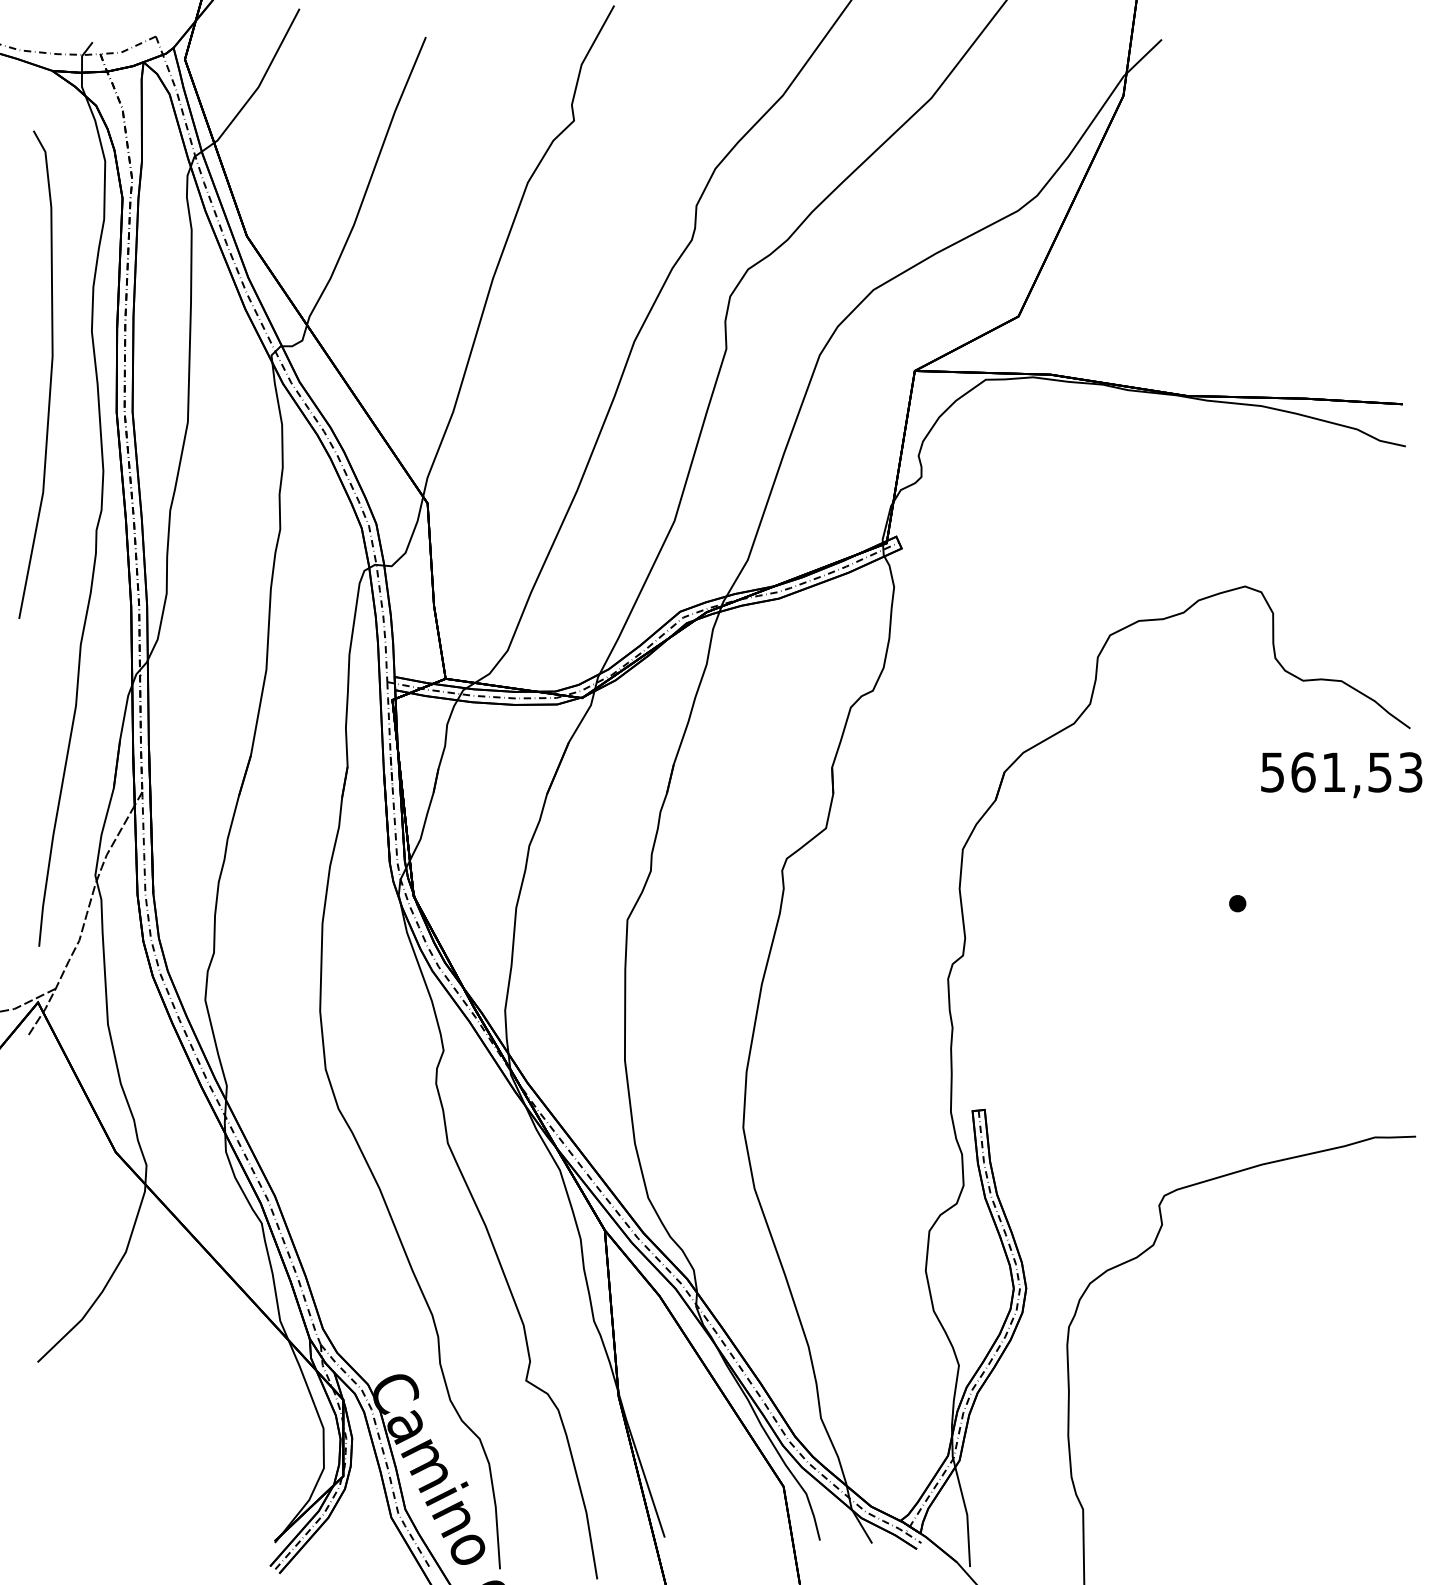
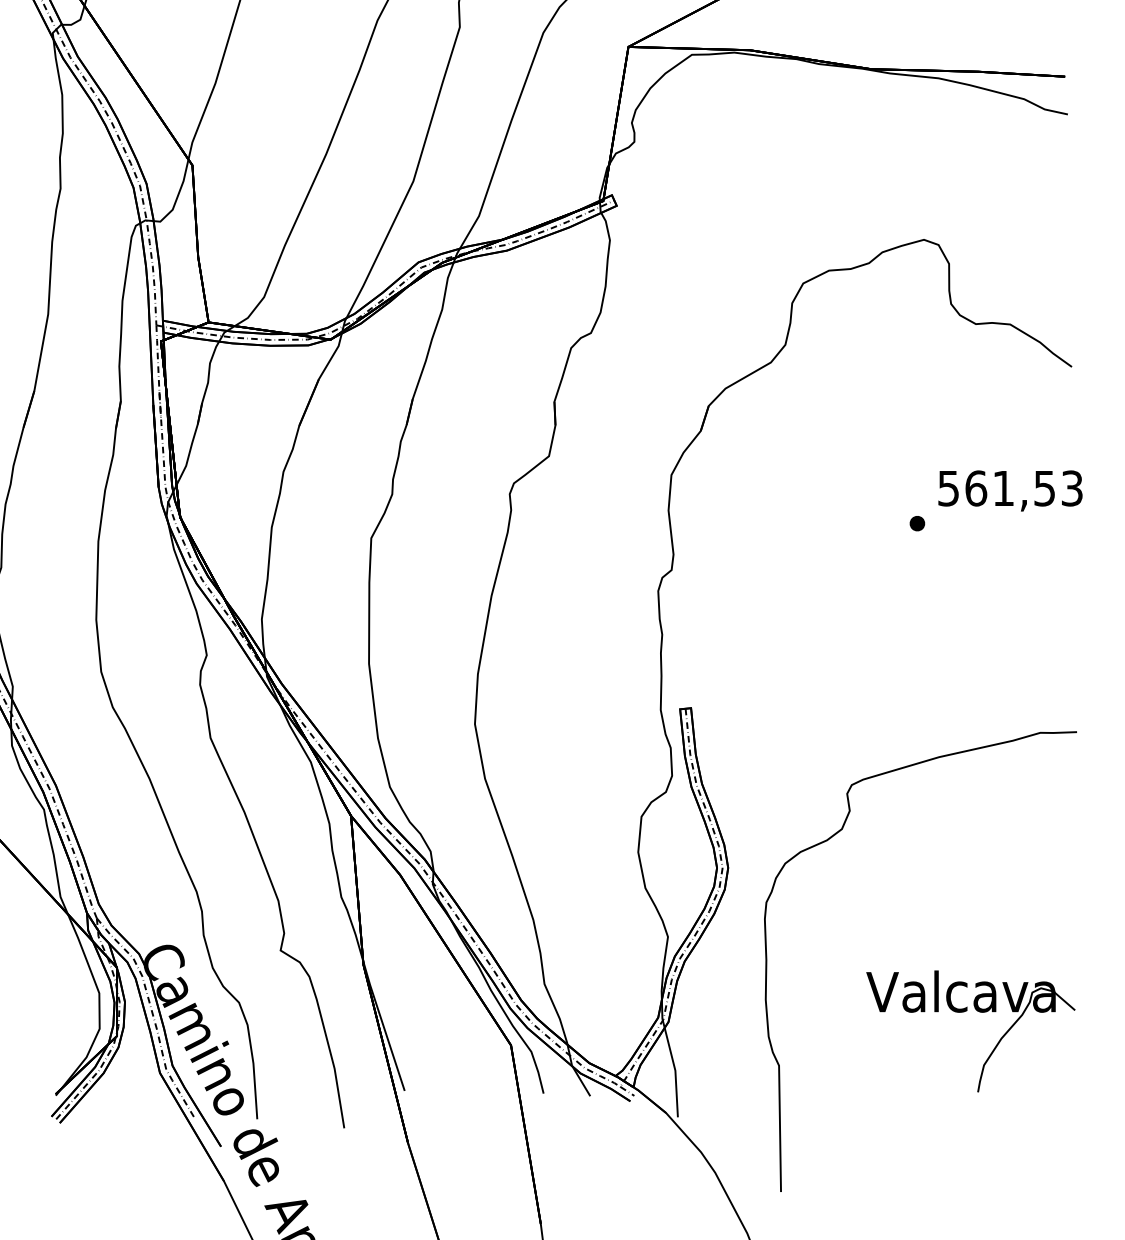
text: (1341, 775) -> (1010, 491), moved
part: (1291, 1449) -> (965, 1012), added

